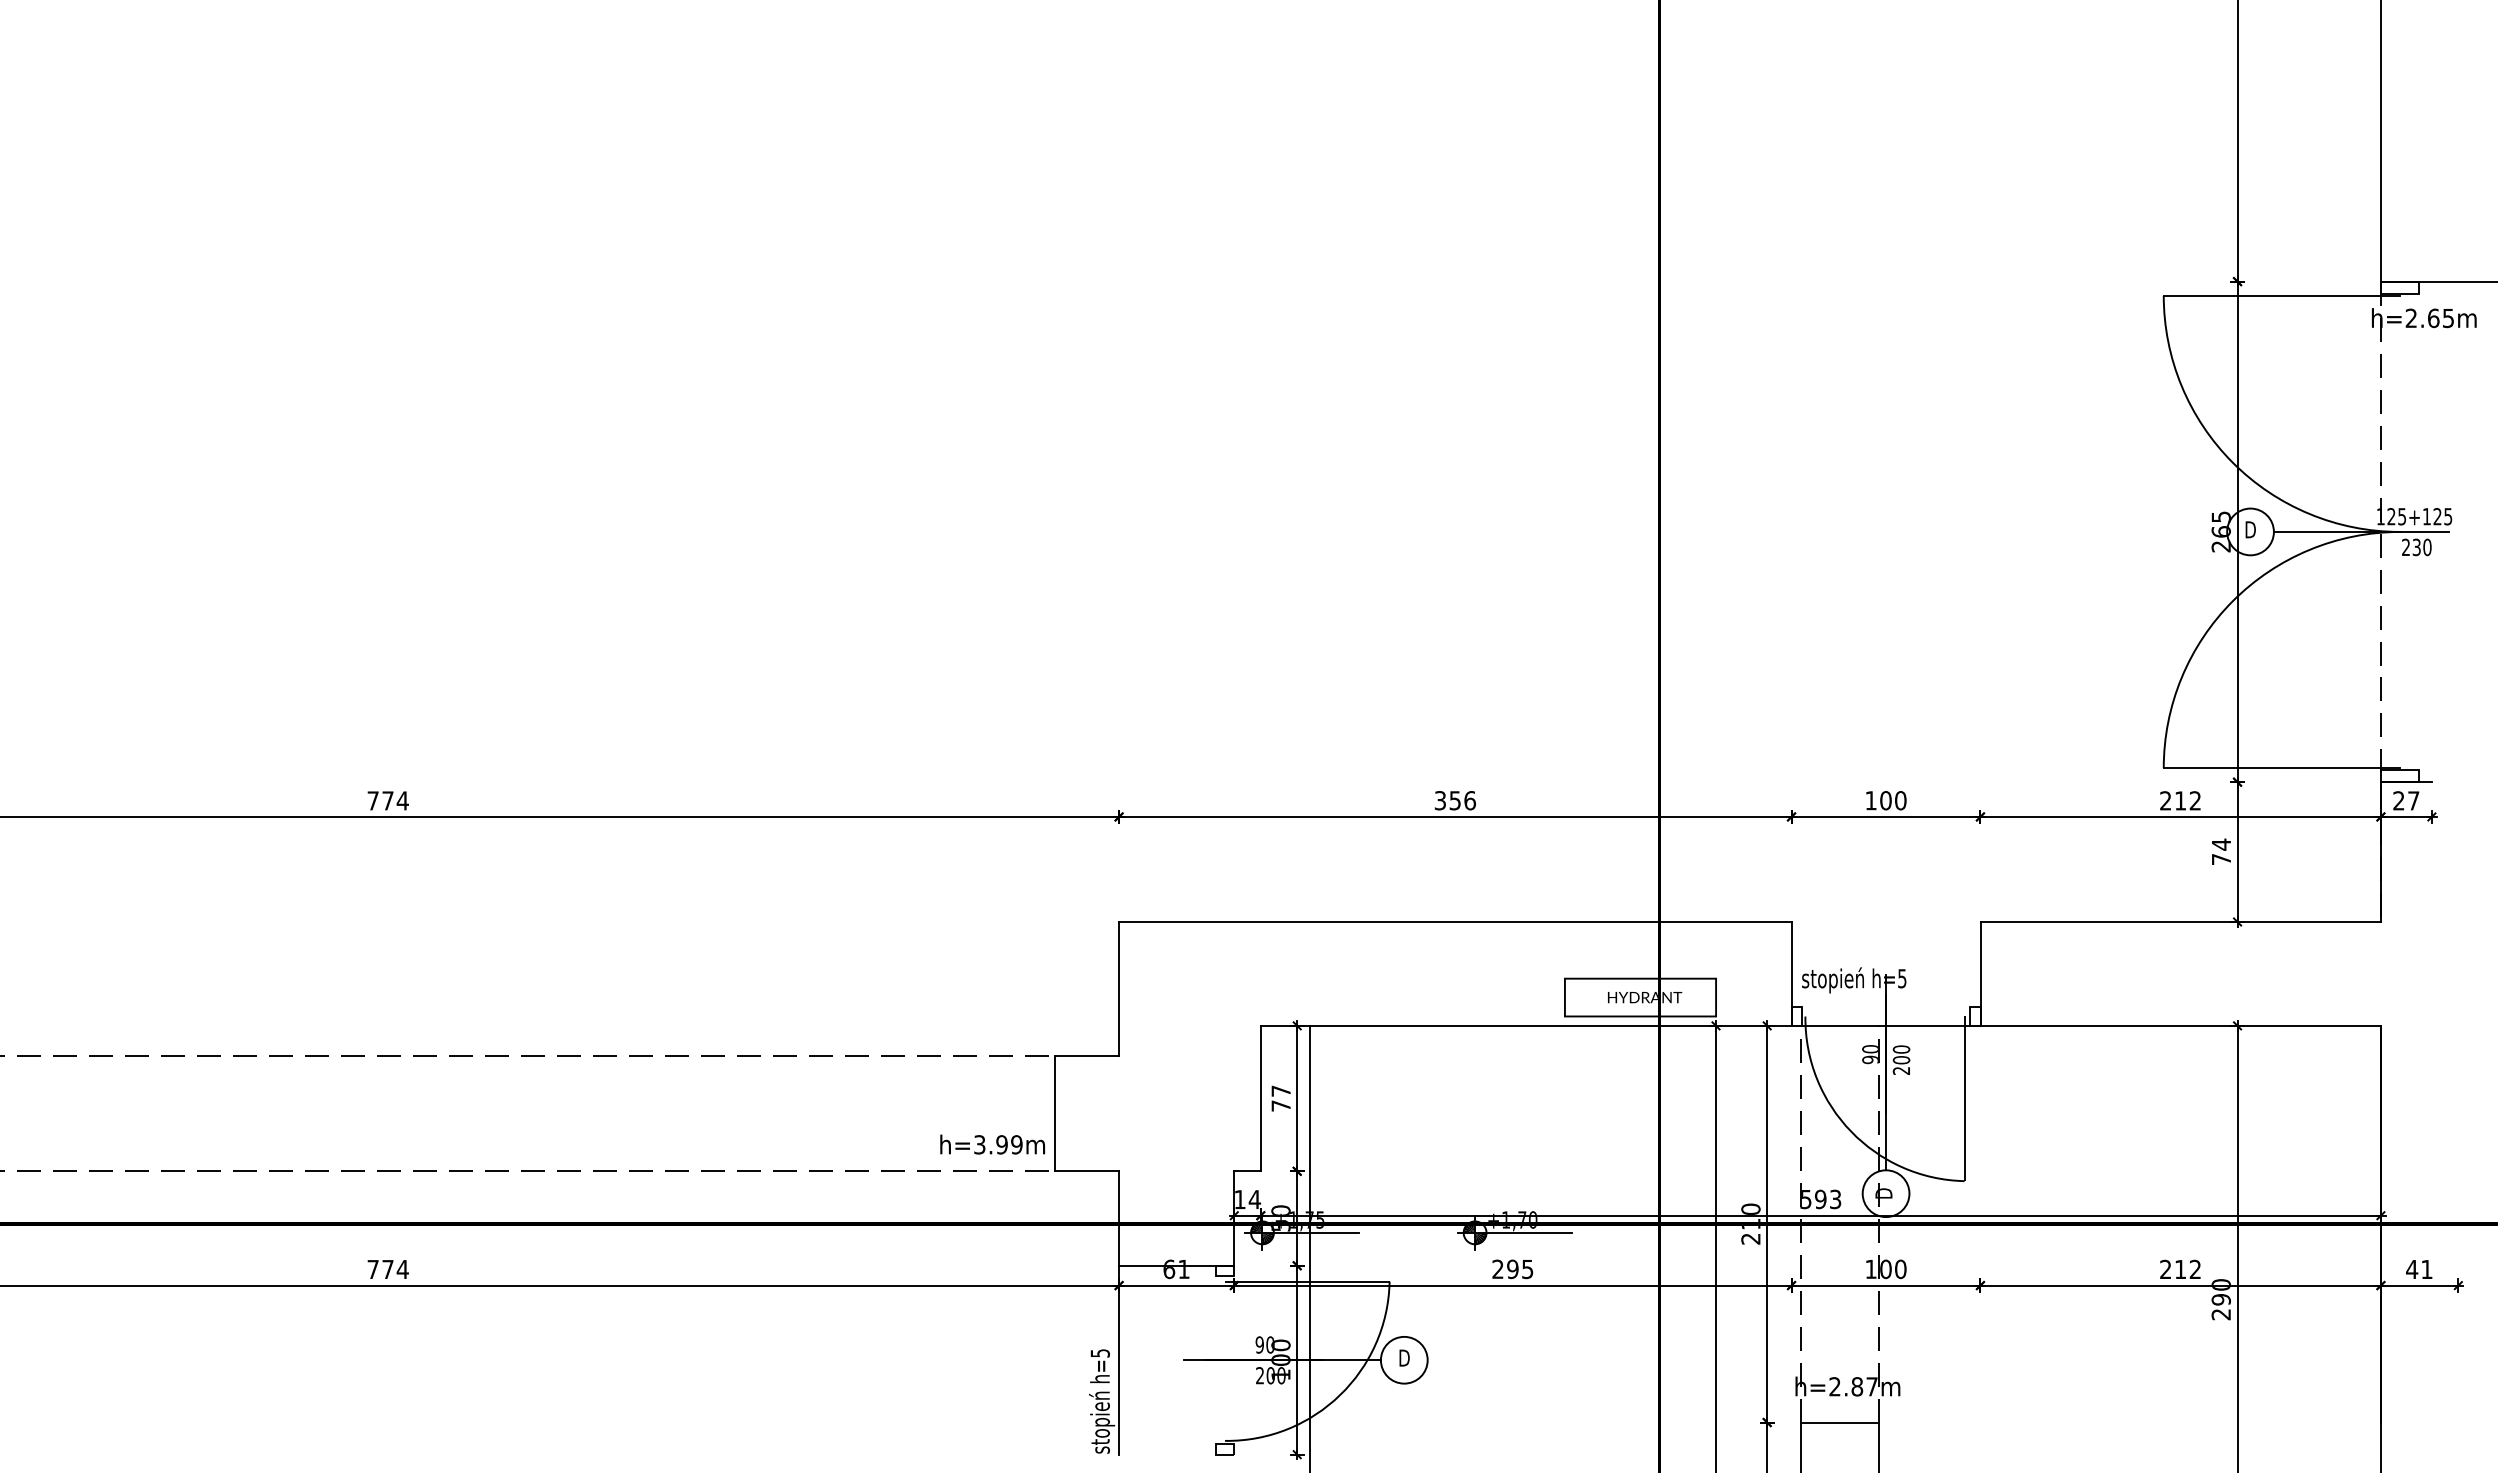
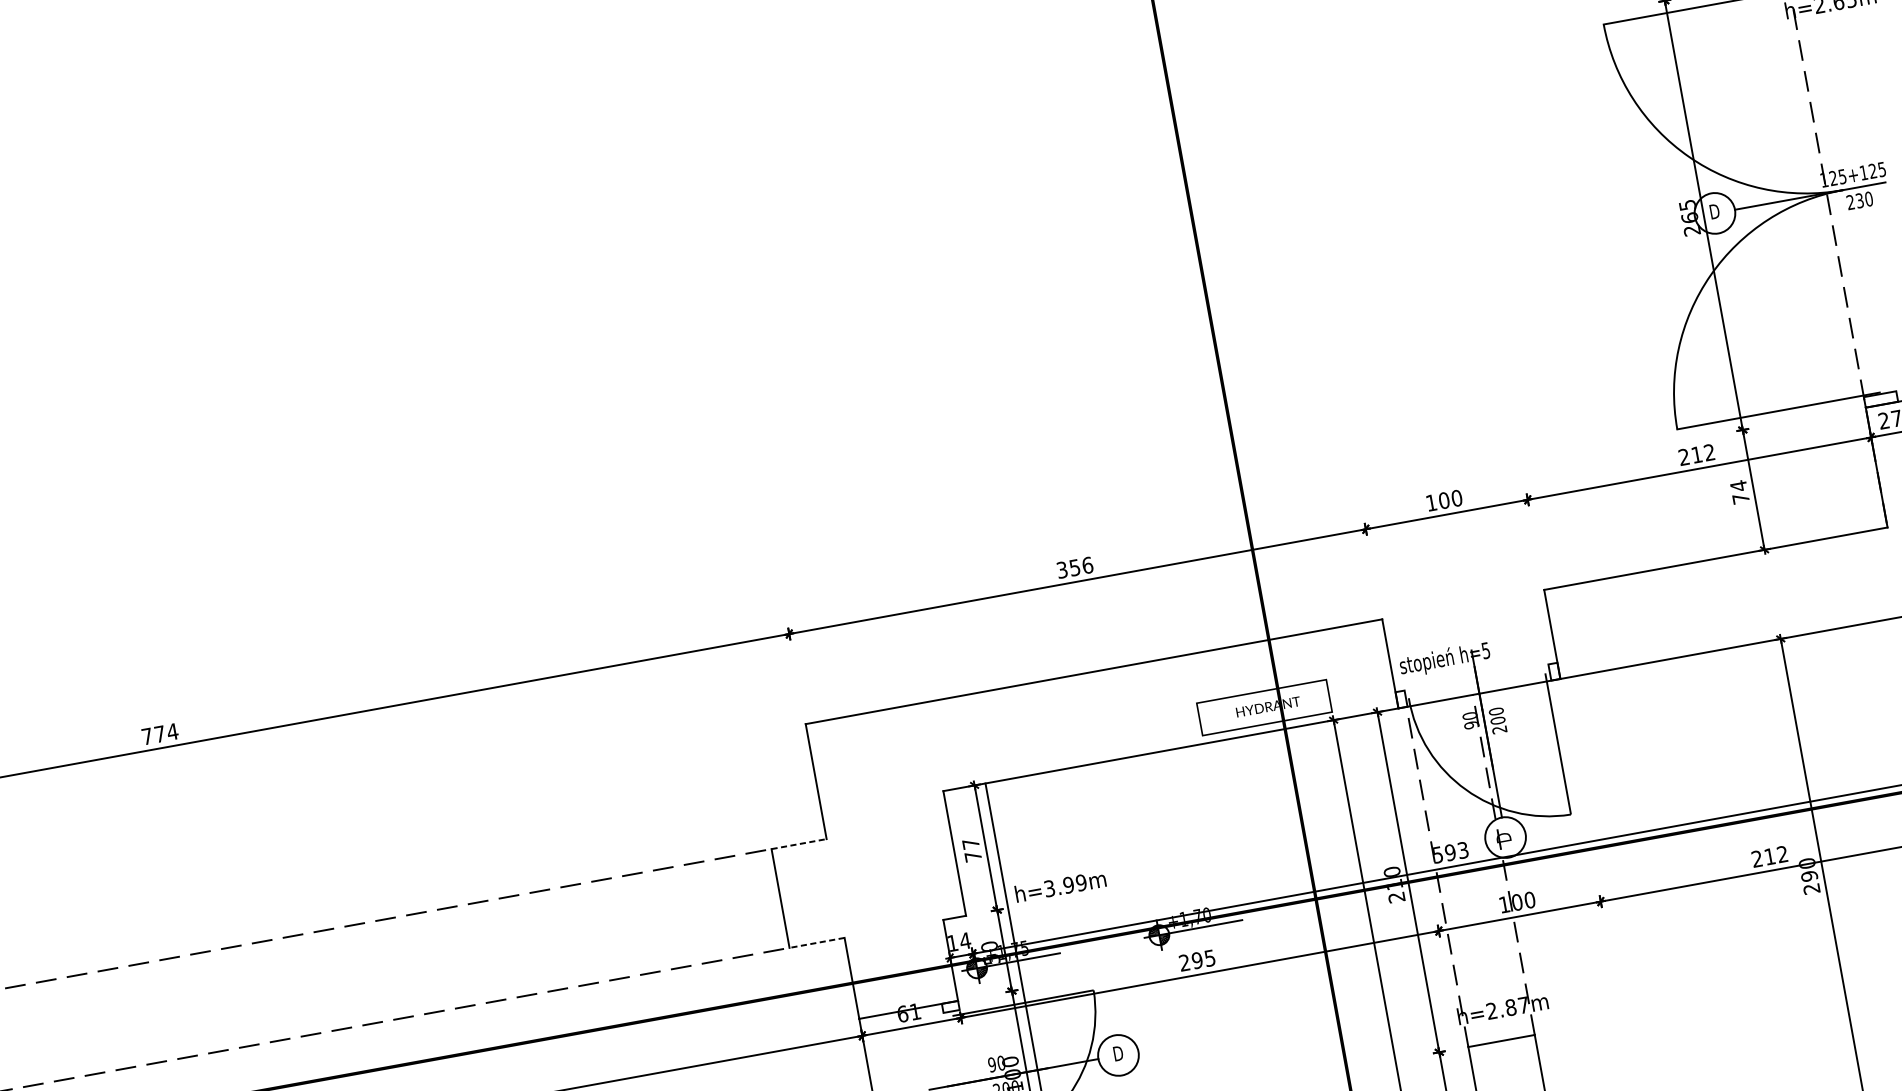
line: (1087, 1056) -> (799, 844), solid -> dashed
text: (992, 1144) -> (1060, 886), moved
line: (1086, 1171) -> (816, 943), solid -> dashed

